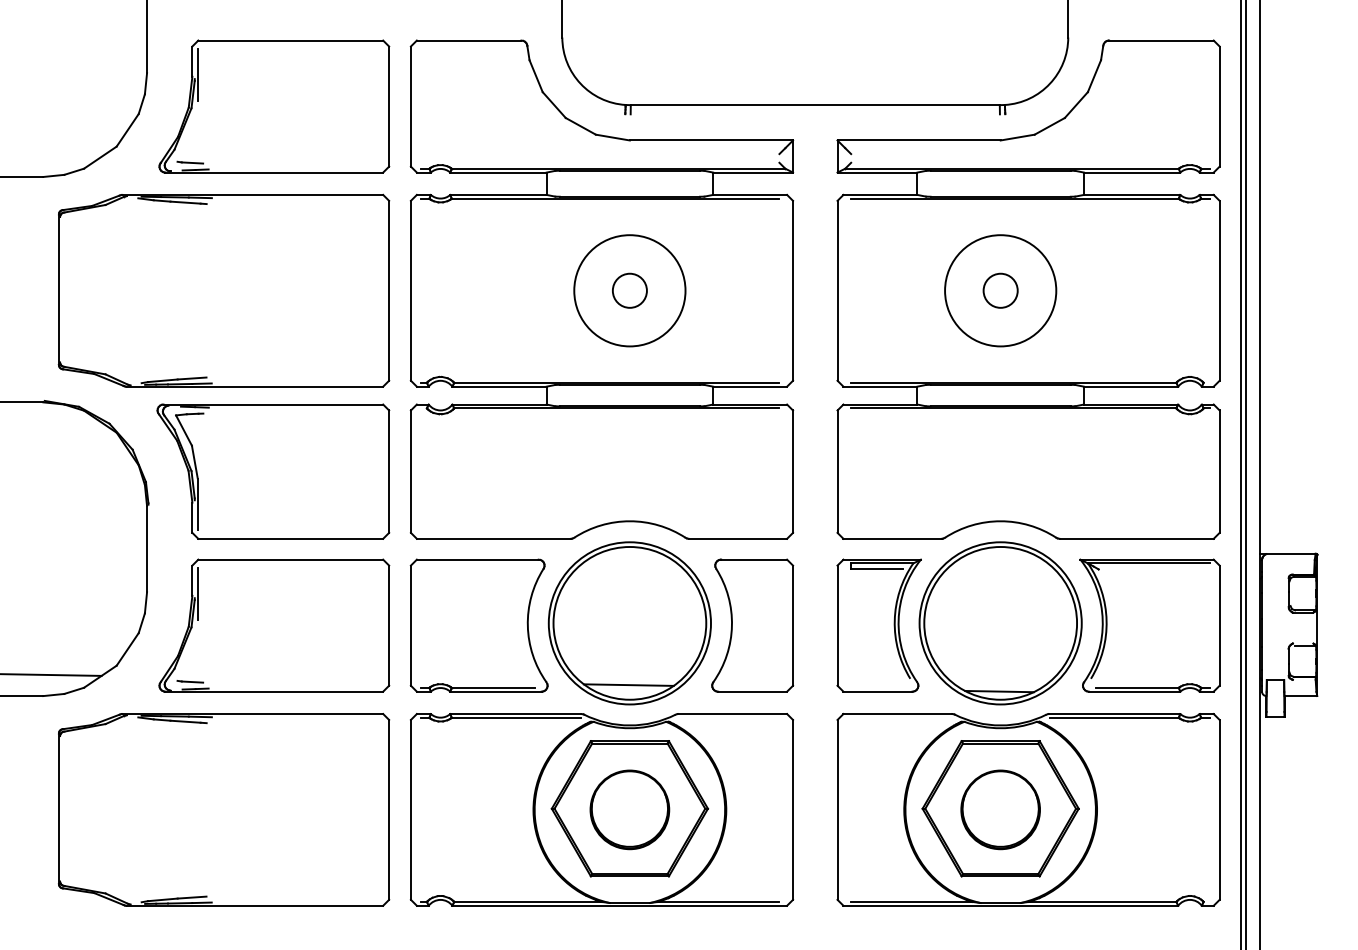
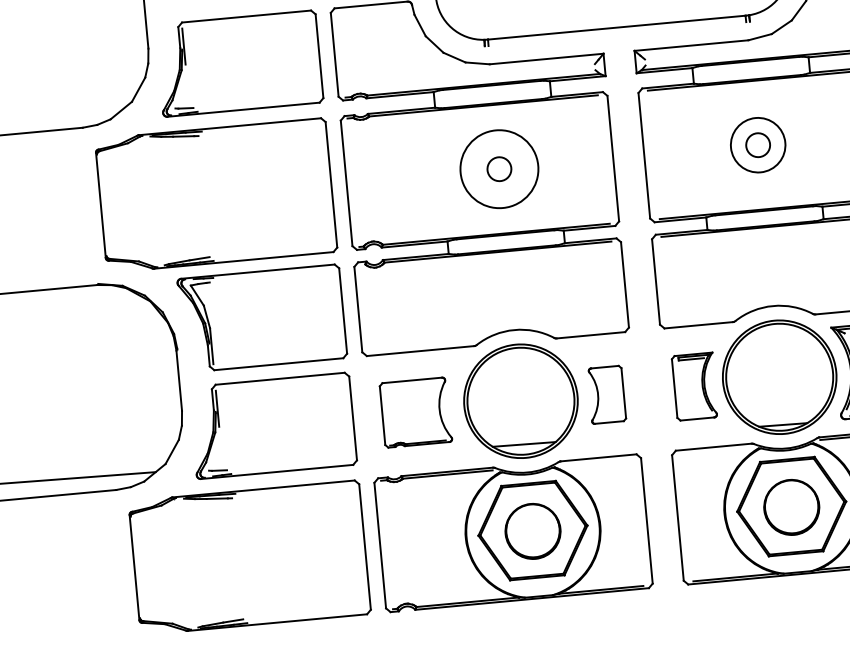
circle: (1000, 290) -> (758, 145), size x0.7
part: (478, 625) -> (415, 412), size x0.7
part: (752, 625) -> (606, 394), size x0.6
part: (878, 625) -> (694, 386), size x0.7

